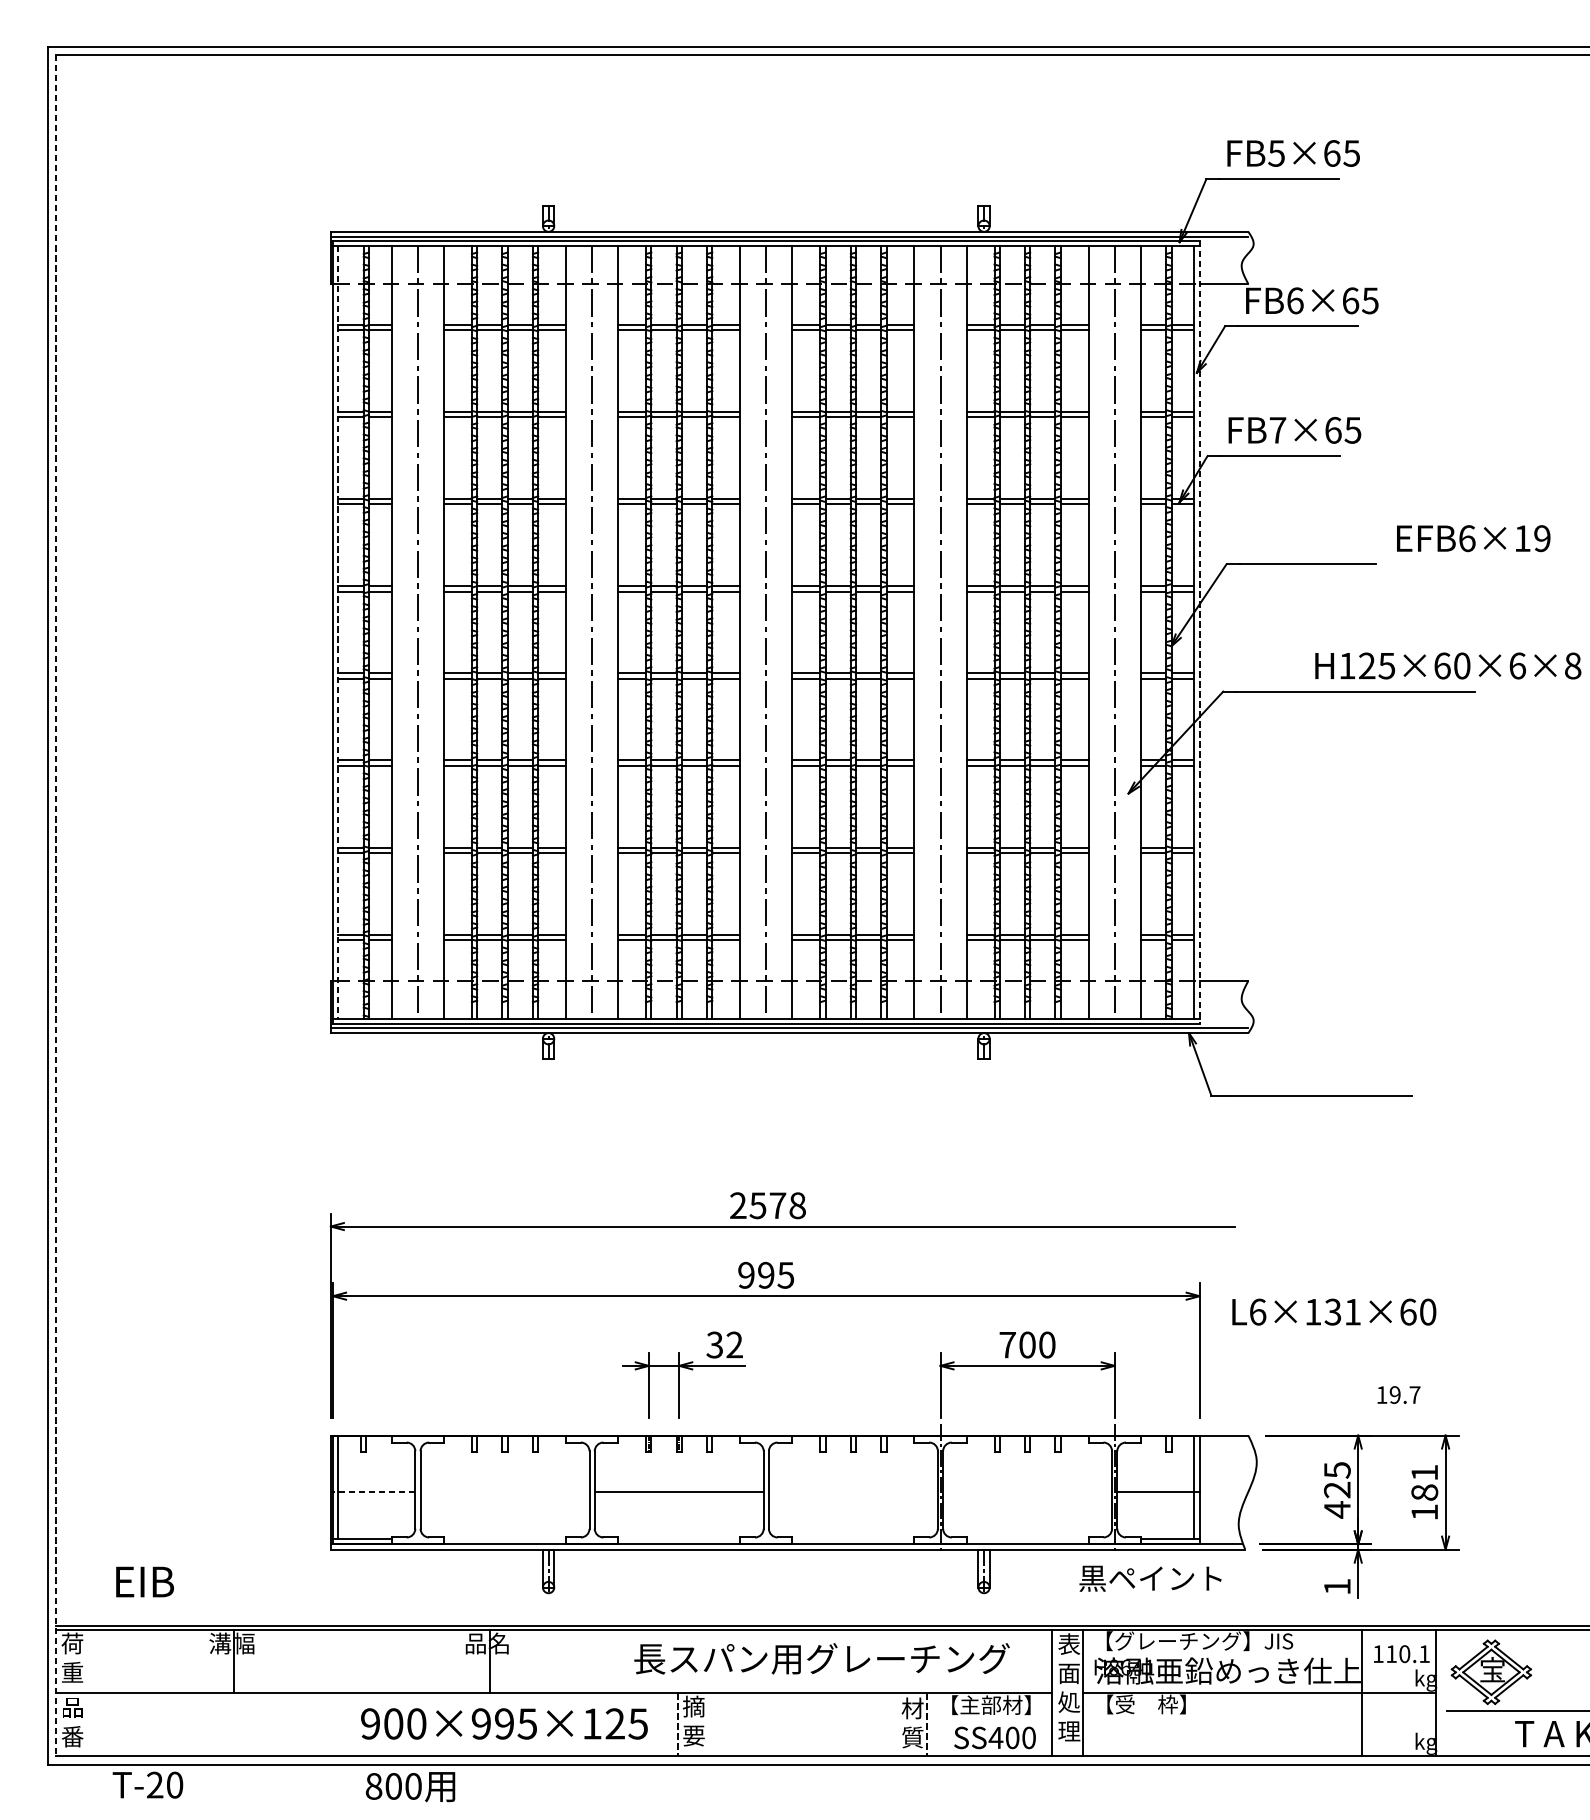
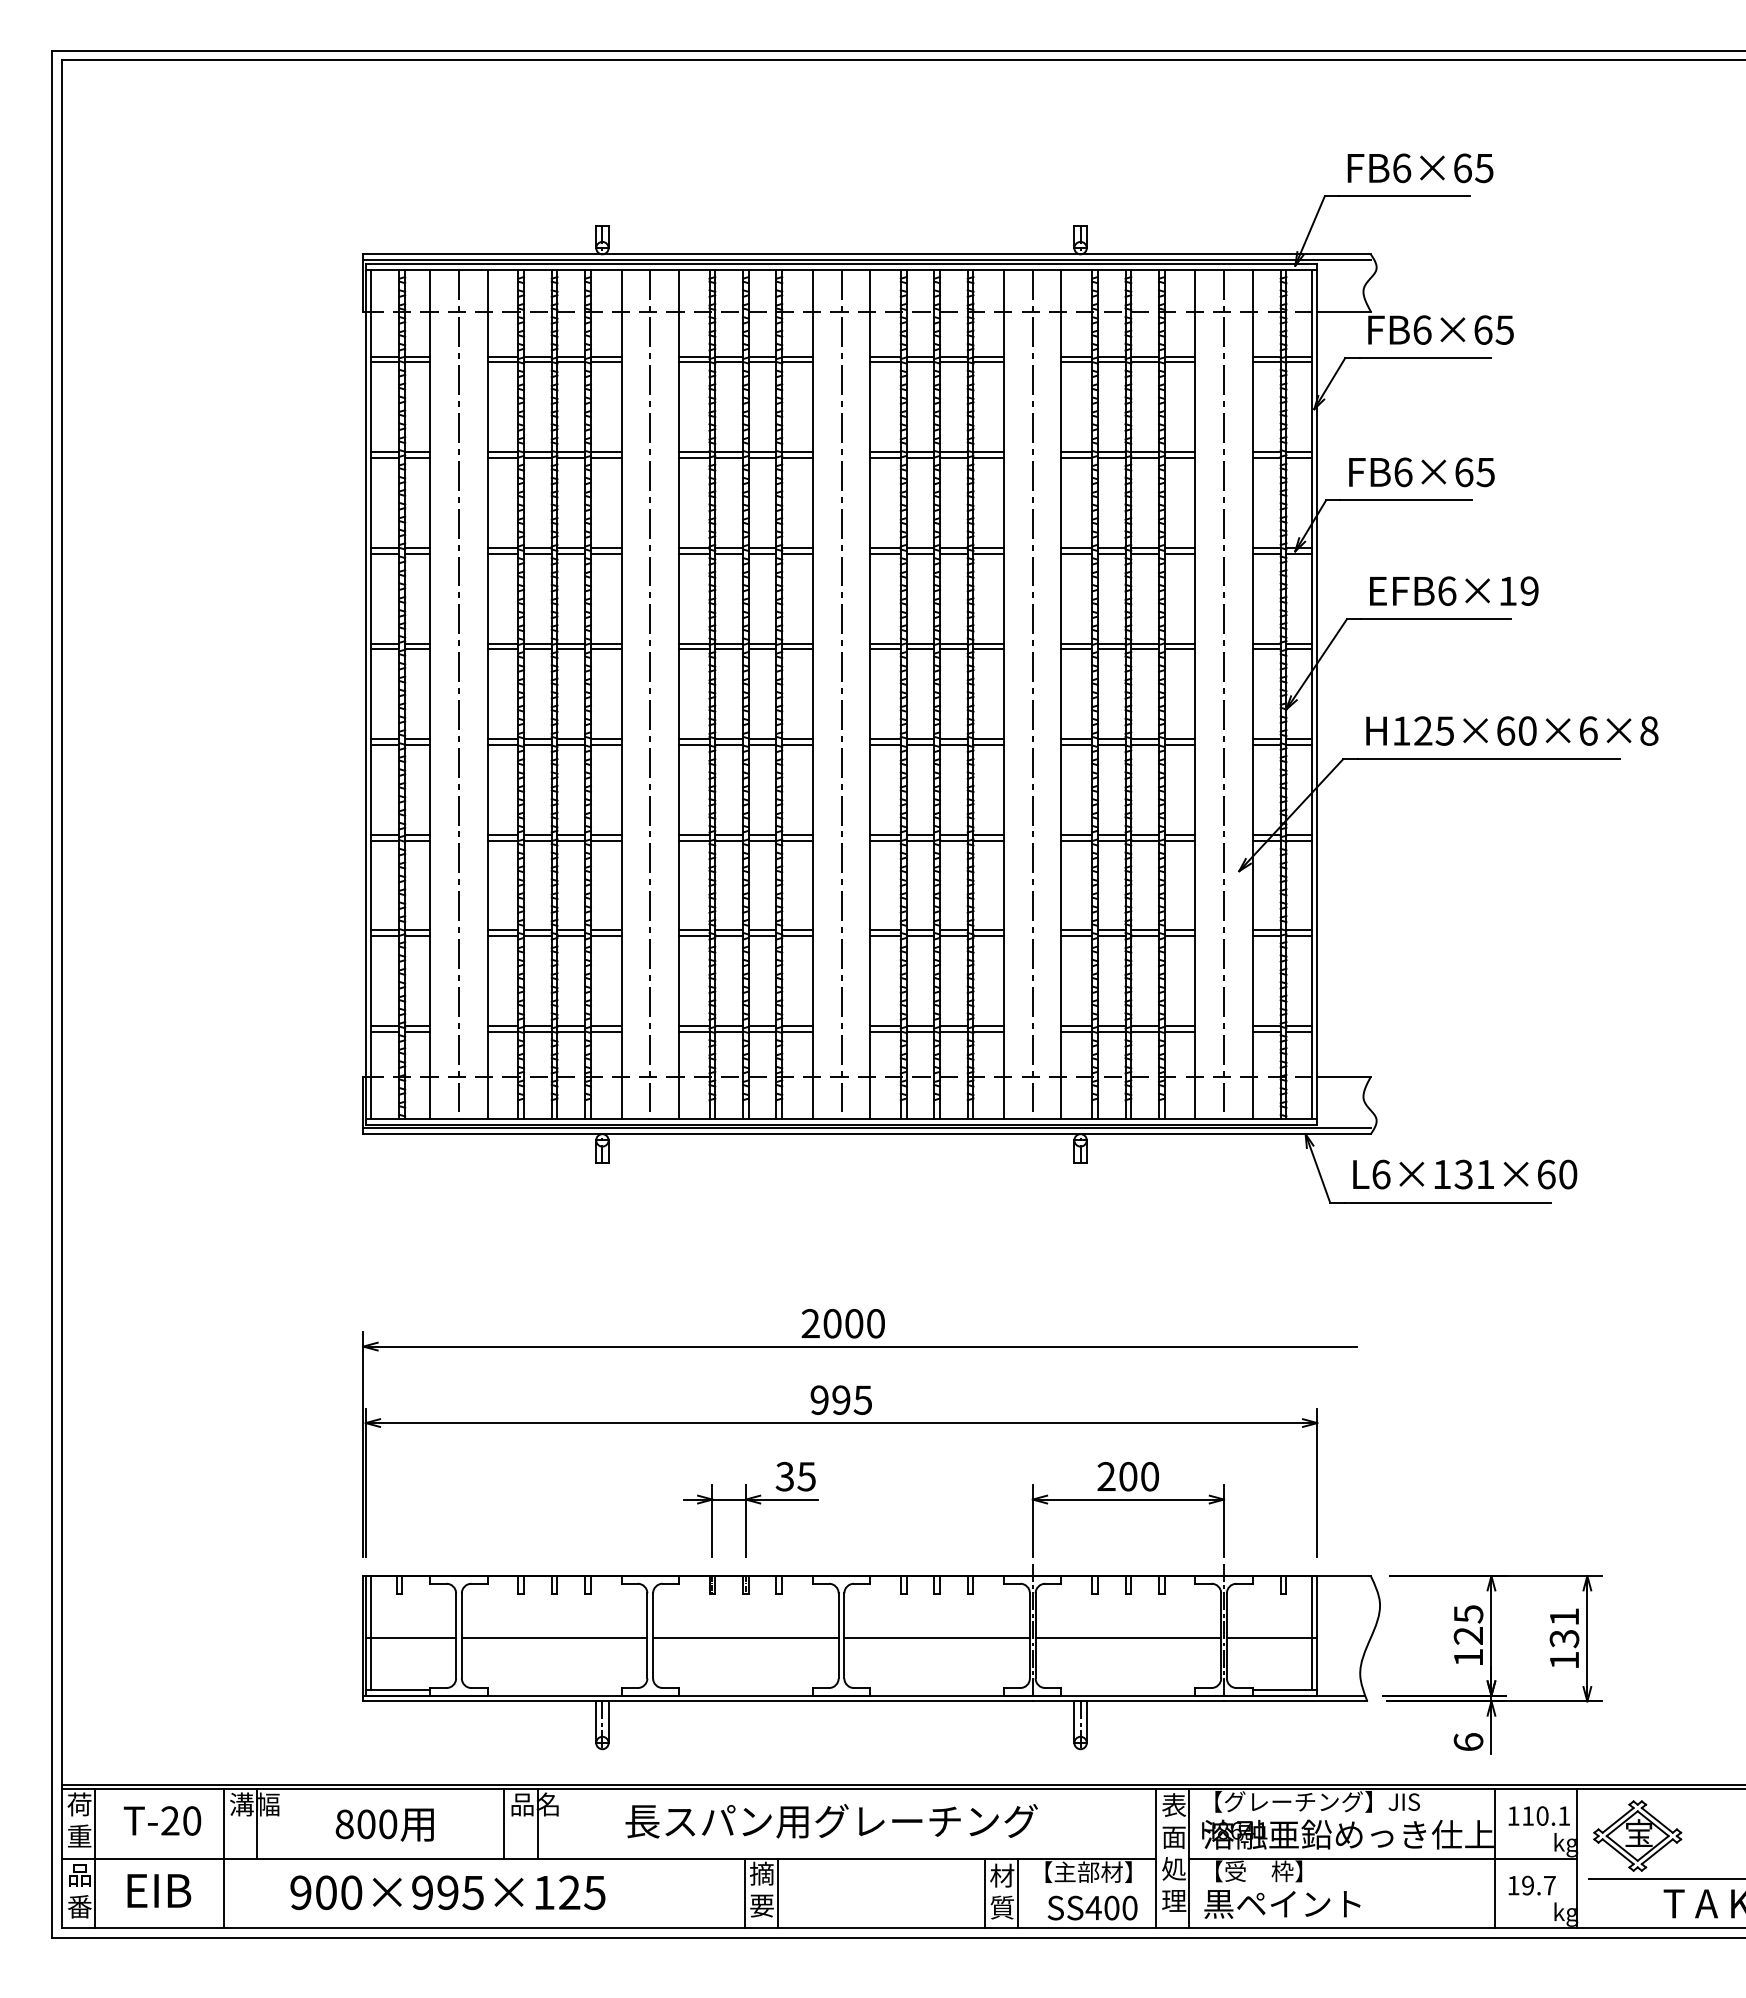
text: (1276, 153) -> (1401, 168), FB5×65 -> FB6×65
text: (1278, 430) -> (1403, 472), FB7×65 -> FB6×65
text: (1473, 537) -> (1454, 590), moved
line: (338, 632) -> (371, 694), dashed -> solid
line: (1199, 632) -> (1317, 694), dashed -> solid
text: (1448, 665) -> (1512, 730), moved
line: (55, 905) -> (61, 994), dashed -> solid
text: (778, 1205) -> (854, 1323), 2578 -> 2000
text: (1334, 1312) -> (1465, 1174), moved
text: (1007, 1343) -> (1106, 1475), 700 -> 200
text: (734, 1344) -> (806, 1476), 32 -> 35
text: (1398, 1394) -> (1531, 1885), moved
line: (373, 1492) -> (410, 1638), dashed -> solid
line: (504, 1492) -> (554, 1638), added
line: (852, 1492) -> (936, 1638), added
line: (1027, 1492) -> (1128, 1638), added
text: (1424, 1492) -> (1564, 1638), 181 -> 131
text: (1337, 1509) -> (1468, 1657), 425 -> 125
text: (1150, 1578) -> (1282, 1904), moved
text: (145, 1581) -> (159, 1890), moved
text: (1337, 1586) -> (1468, 1741), 1 -> 6
text: (821, 1659) -> (831, 1821), moved
line: (459, 1660) -> (504, 1823), added
line: (86, 1692) -> (95, 1858), added
line: (203, 1692) -> (223, 1858), added
text: (504, 1723) -> (447, 1892), moved
line: (677, 1724) -> (744, 1893), dashed -> solid
line: (708, 1724) -> (778, 1893), added
line: (896, 1724) -> (984, 1893), added
line: (927, 1724) -> (1018, 1893), dashed -> solid
text: (147, 1784) -> (162, 1820), moved
text: (410, 1786) -> (384, 1824), moved

